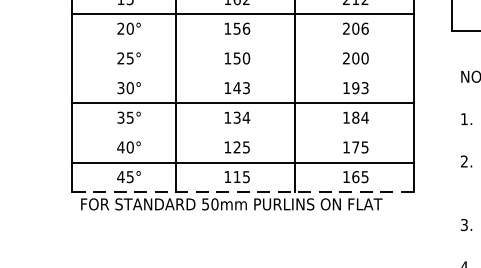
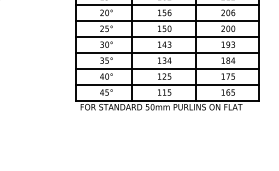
line: (242, 44) -> (167, 21), added
line: (242, 72) -> (167, 36), added
line: (242, 132) -> (167, 68), added
line: (242, 191) -> (167, 100), dashed -> solid

